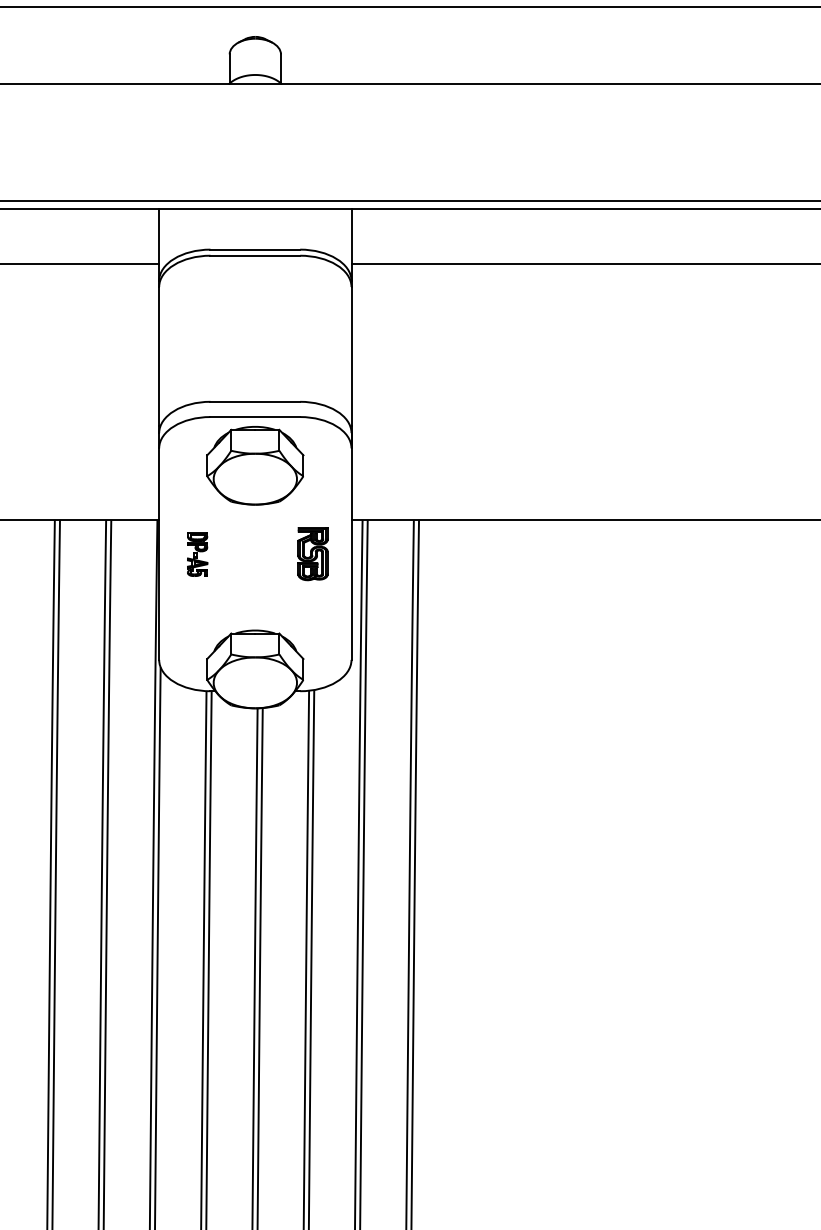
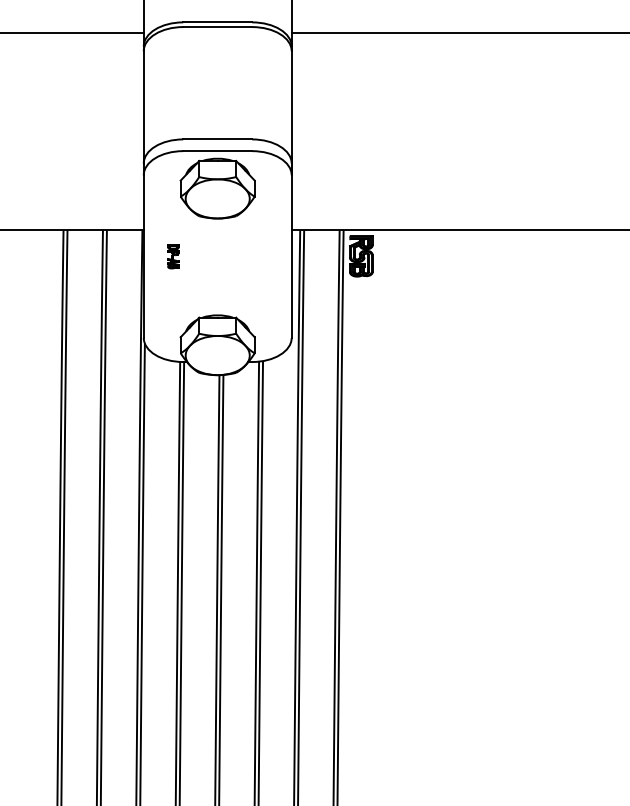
part: (197, 554) -> (173, 256), size x0.7
part: (312, 554) -> (360, 256), moved

